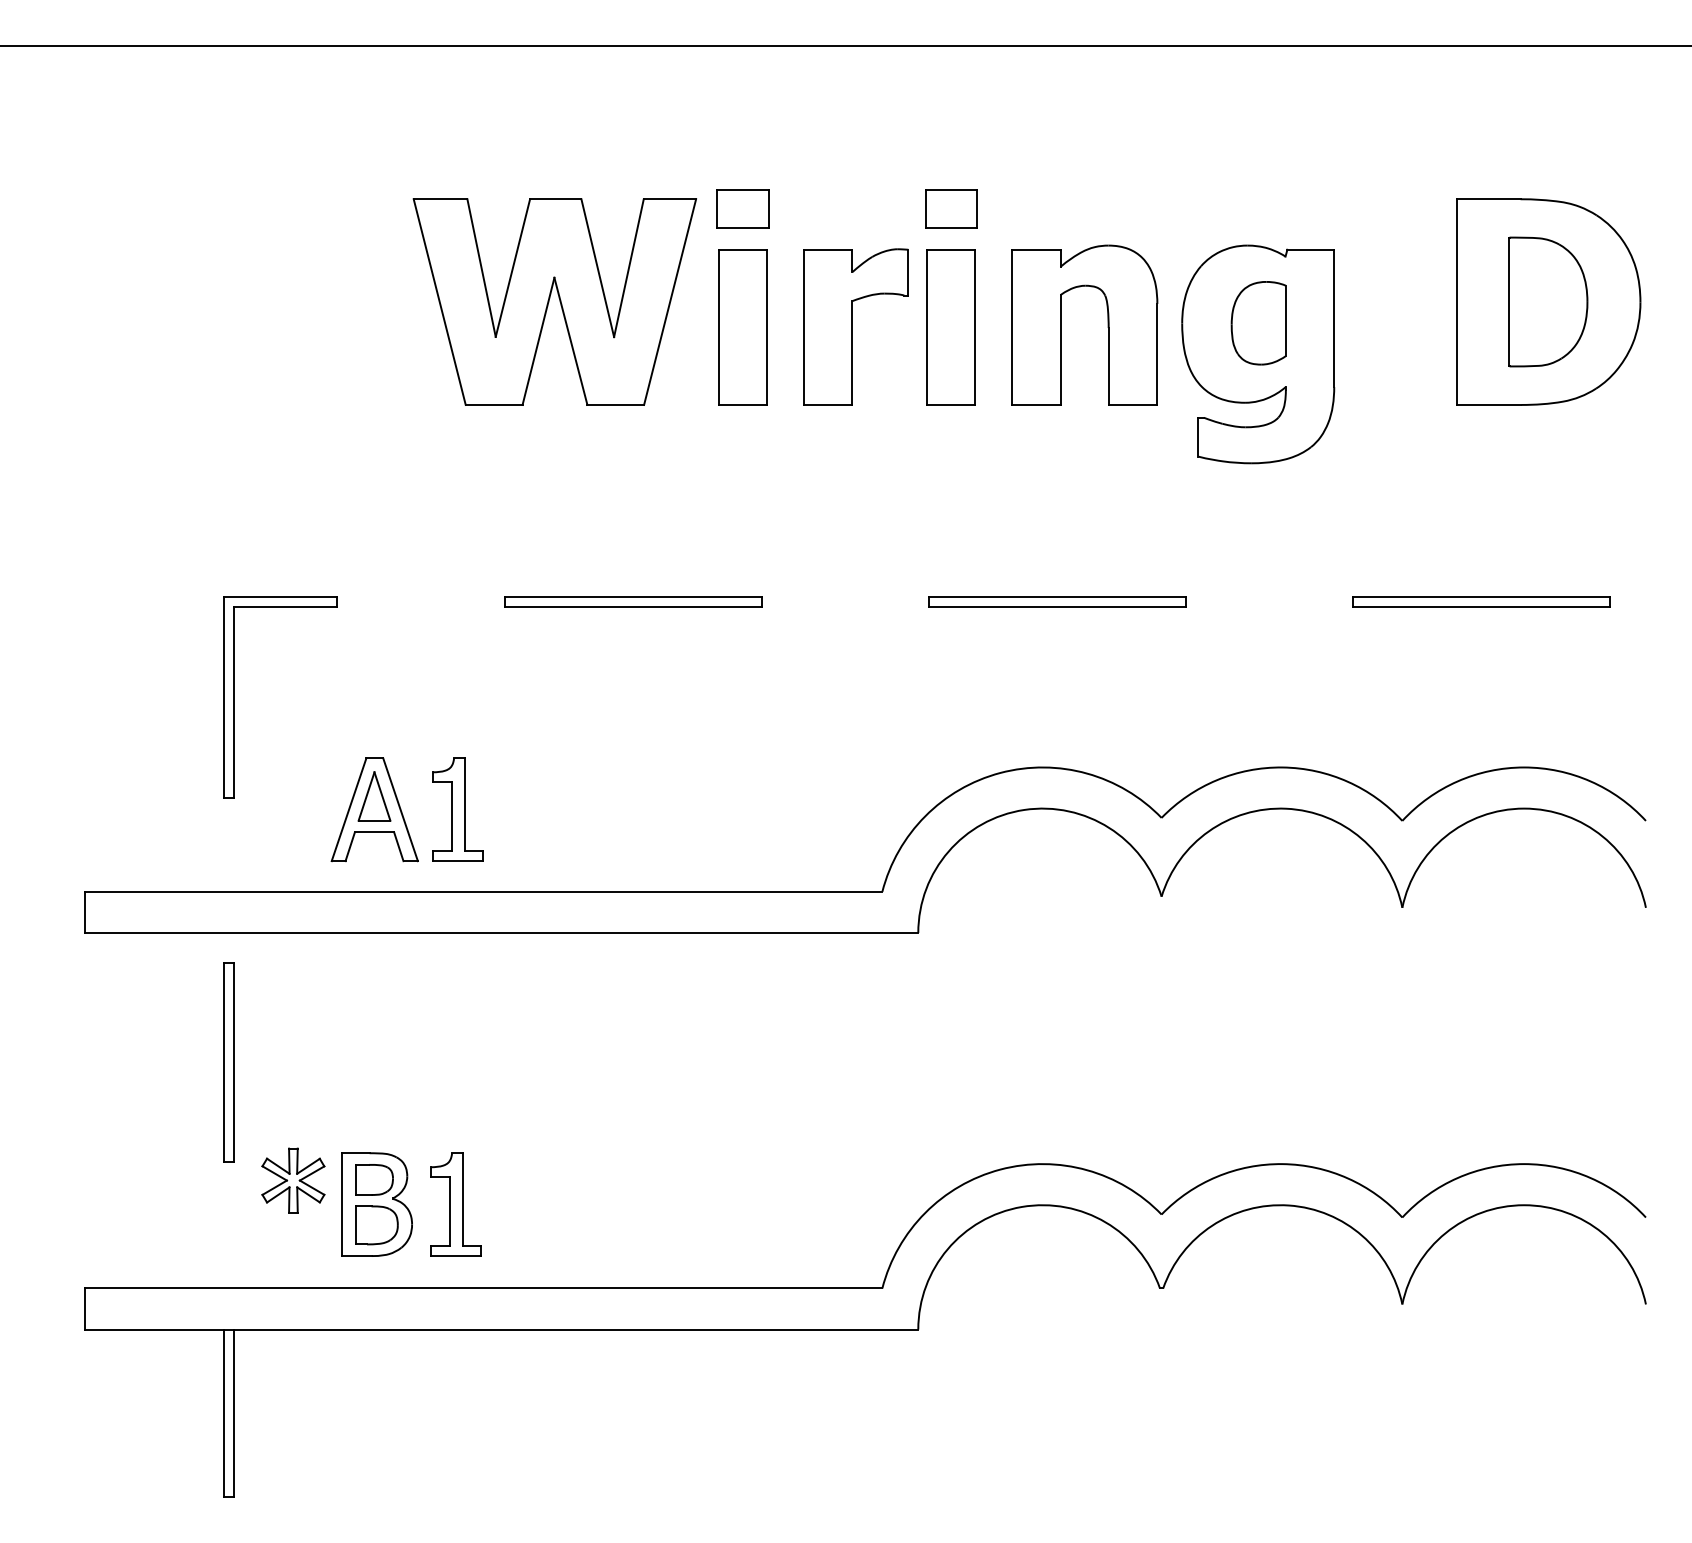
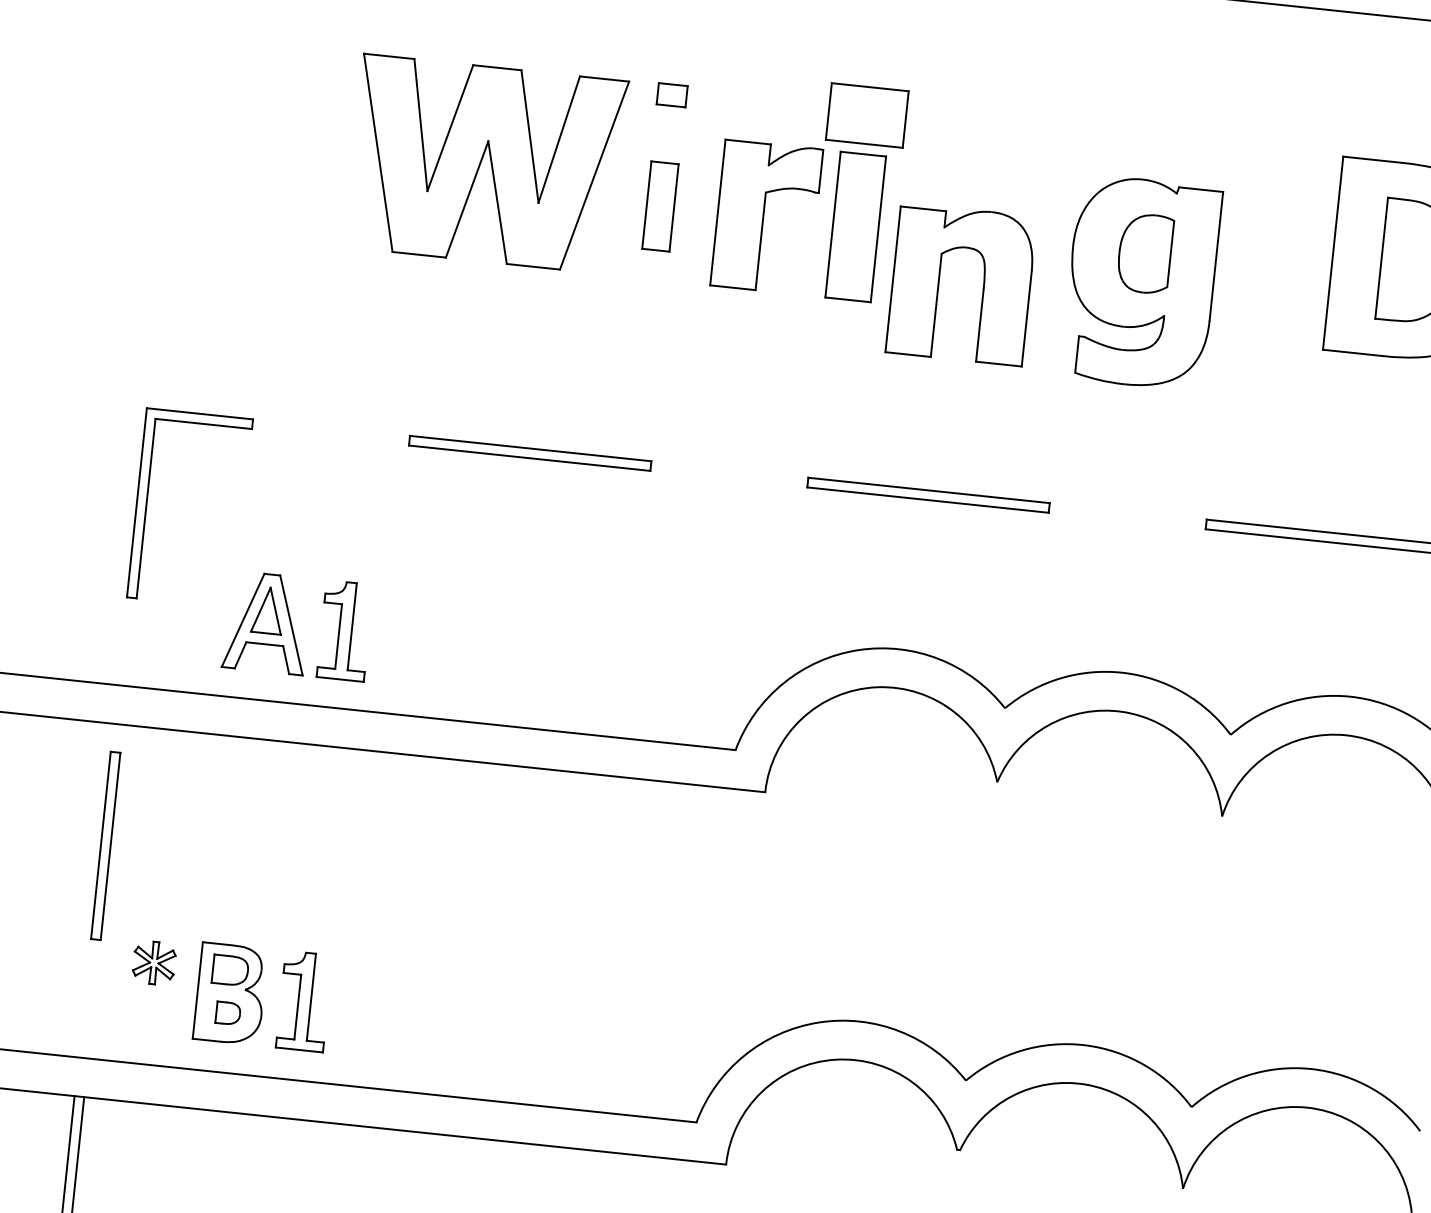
part: (742, 208) -> (671, 94), size x0.6
part: (951, 208) -> (867, 115), size x1.6
part: (1061, 324) -> (939, 281), moved
part: (742, 327) -> (660, 206), size x0.6
part: (293, 1180) -> (154, 963), size x0.7
part: (376, 1225) -> (227, 1013), size x0.6

